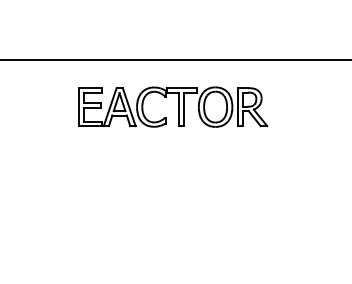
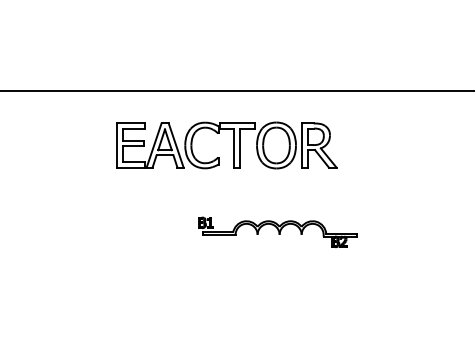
part: (178, 107) -> (233, 145), moved
part: (158, 181) -> (277, 231), added

